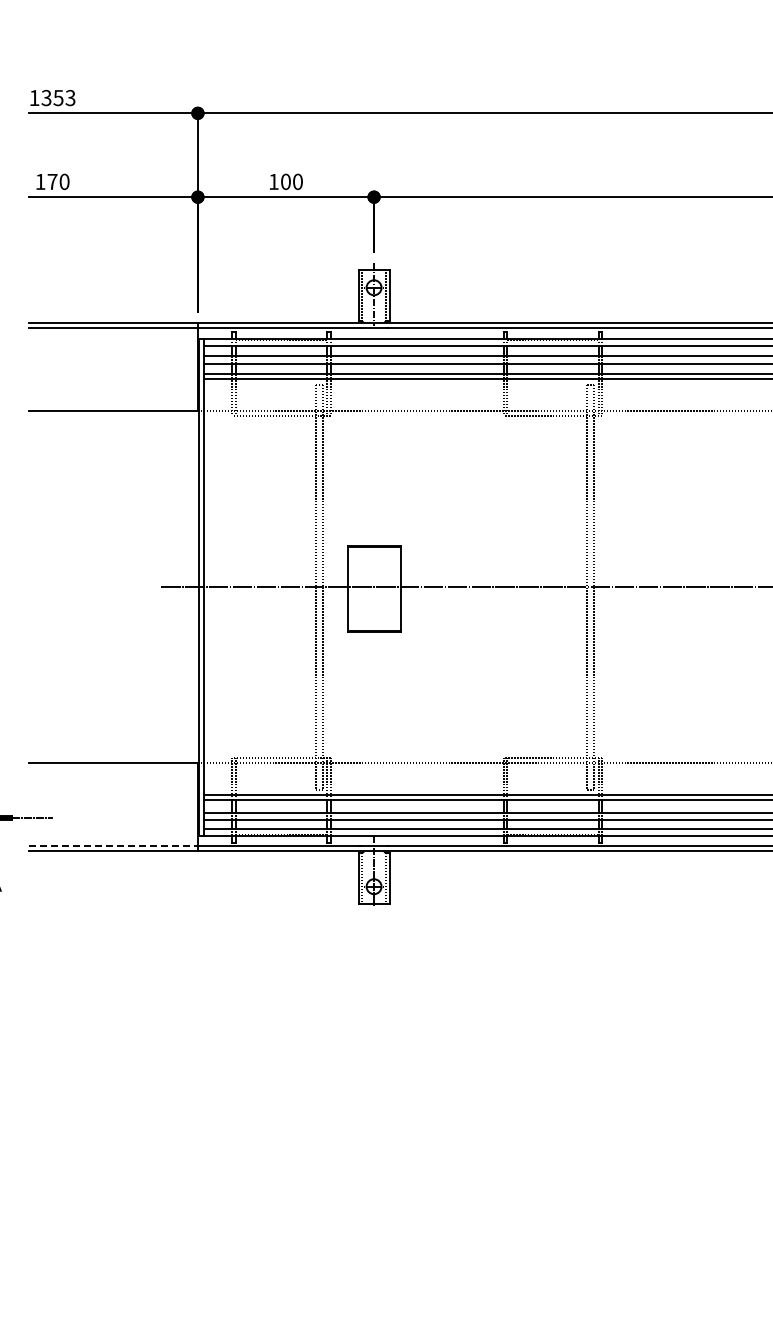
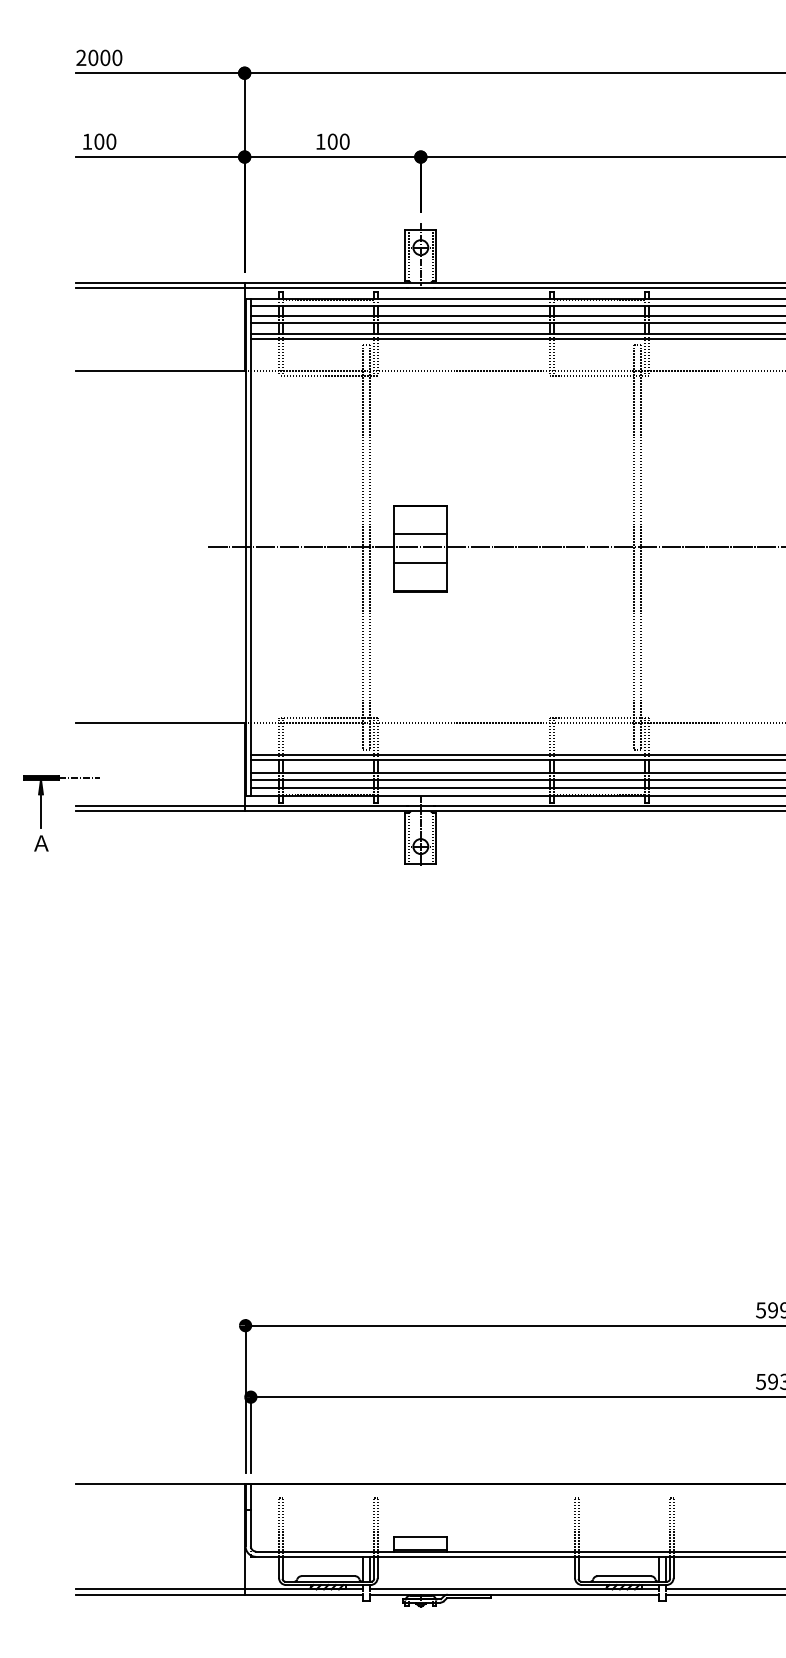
text: (52, 97) -> (99, 57), 1353 -> 2000
text: (52, 181) -> (99, 141), 170 -> 100
line: (373, 573) -> (420, 533), added
line: (373, 603) -> (420, 563), added
line: (113, 846) -> (160, 806), dashed -> solid

